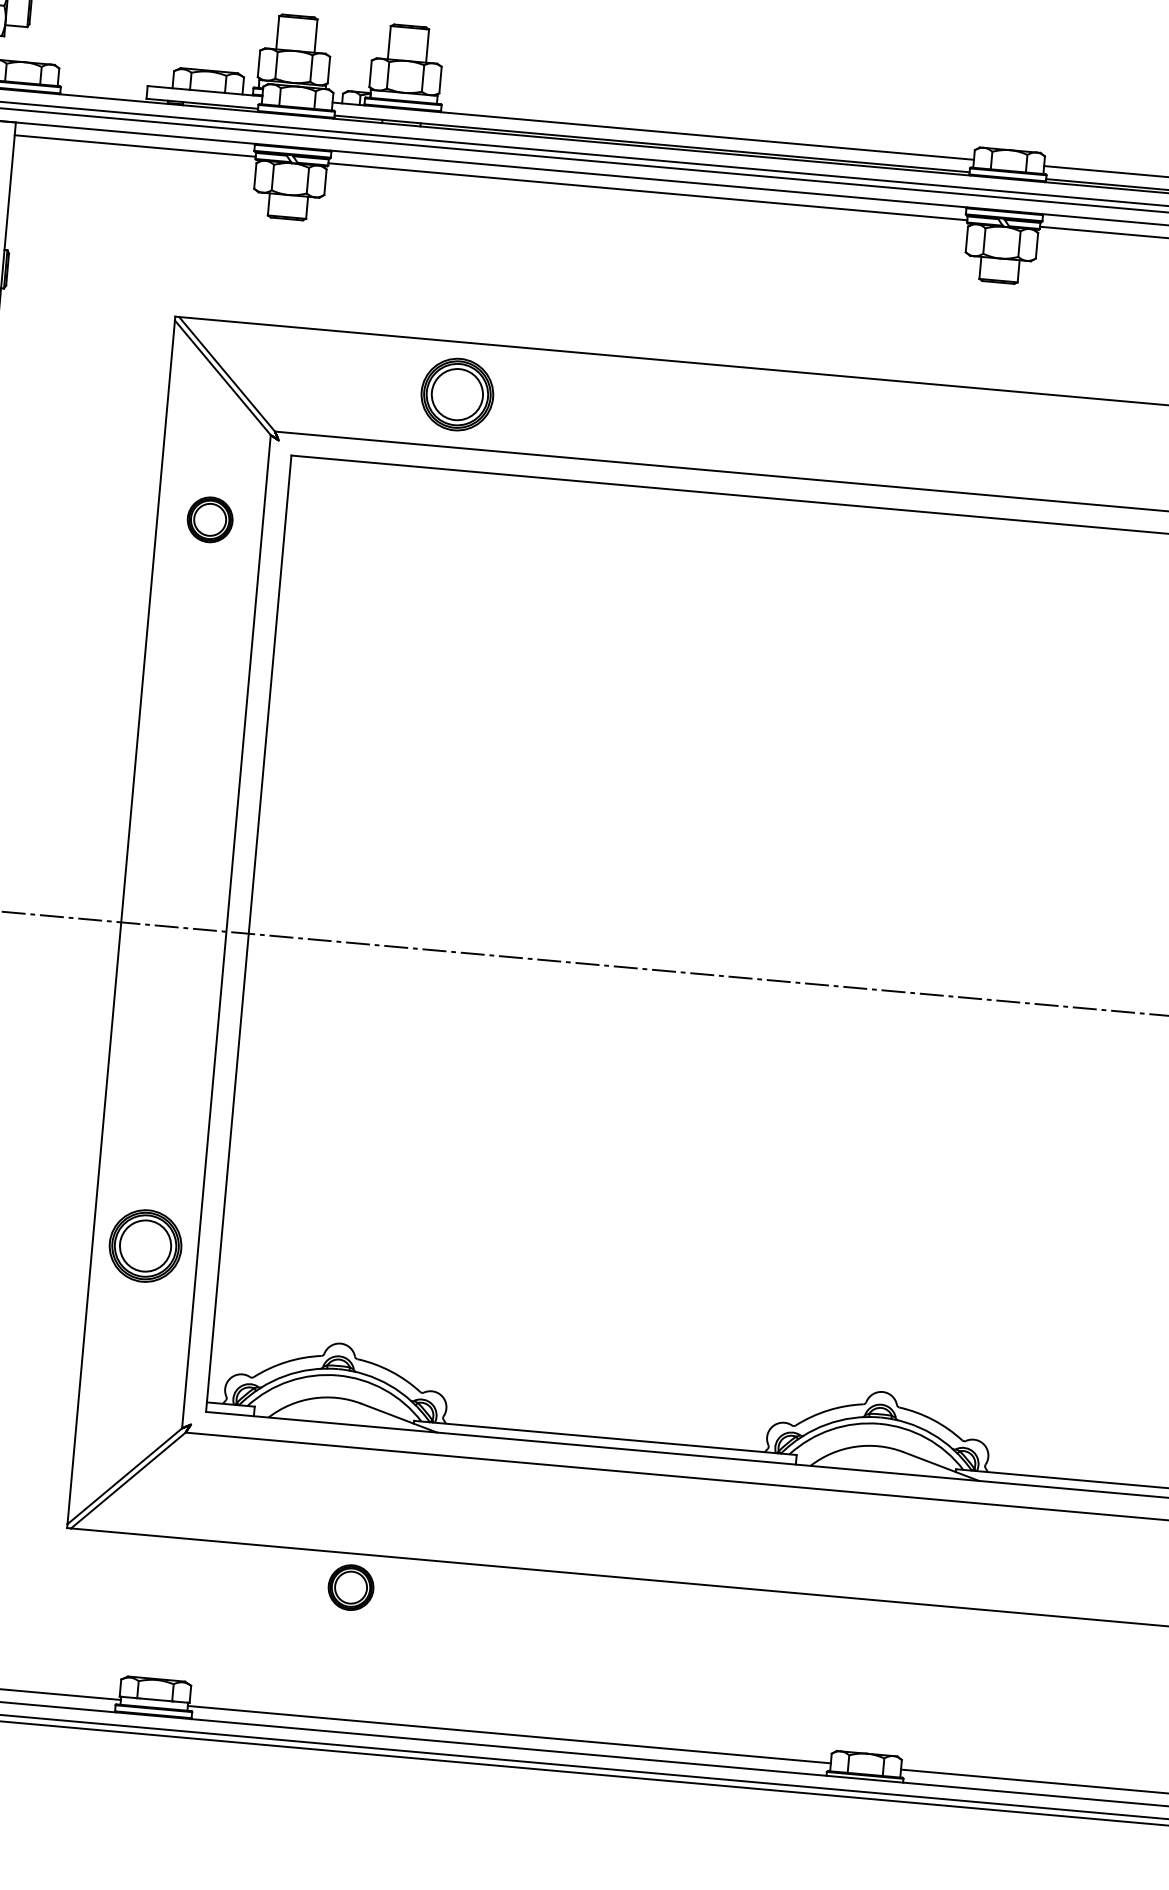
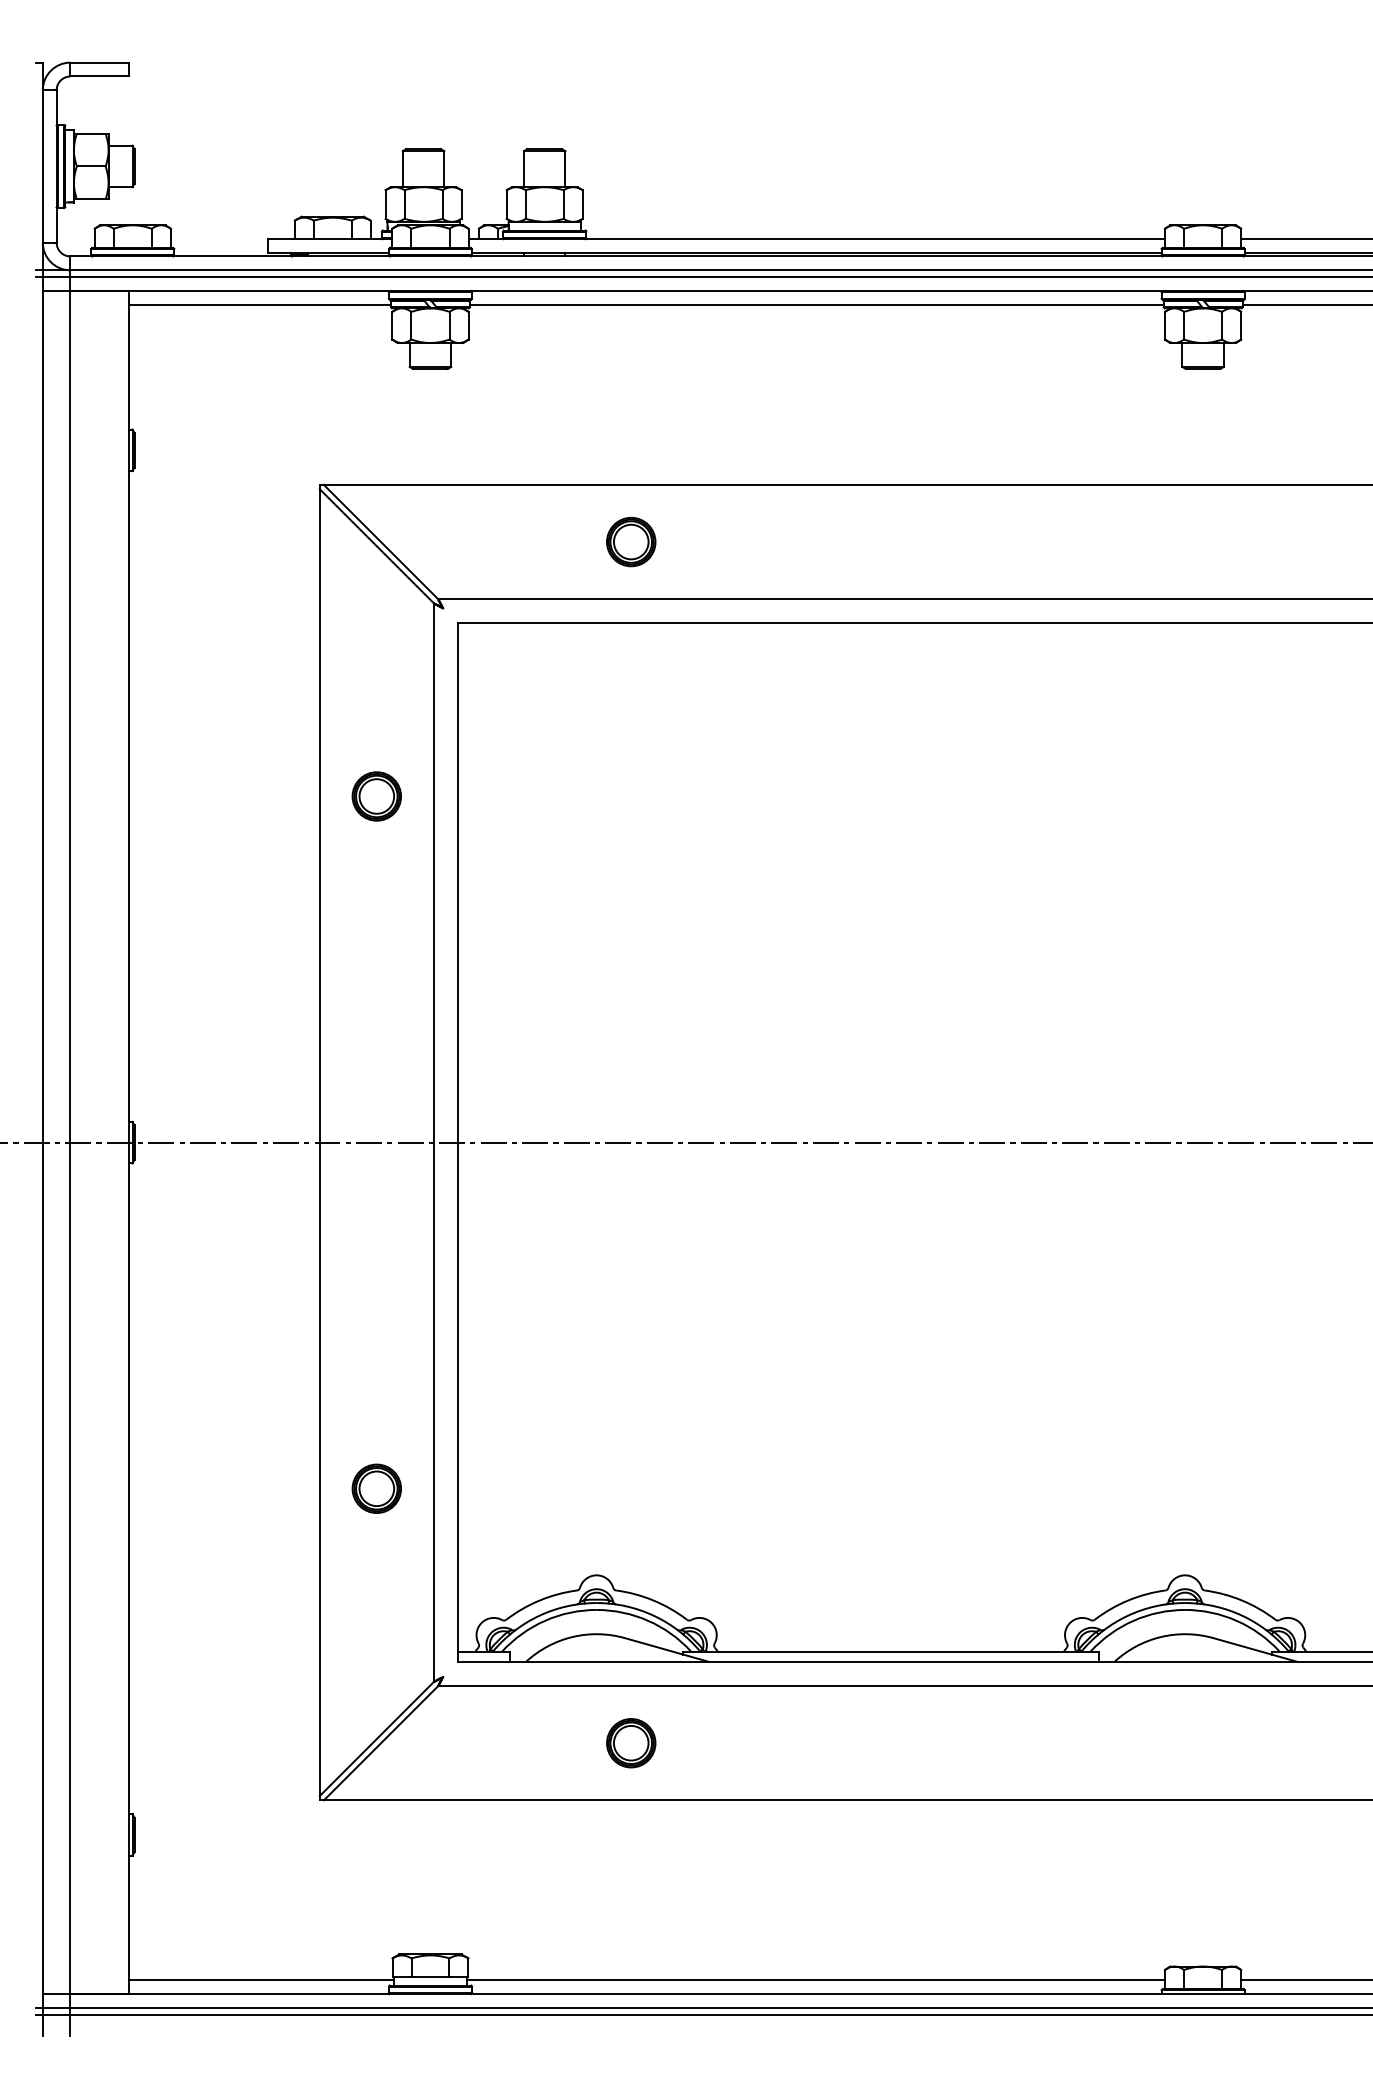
part: (457, 395) -> (631, 542), size x0.62
part: (209, 519) -> (376, 796), moved
part: (145, 1245) -> (376, 1488), size x0.62
part: (351, 1587) -> (631, 1743), moved

